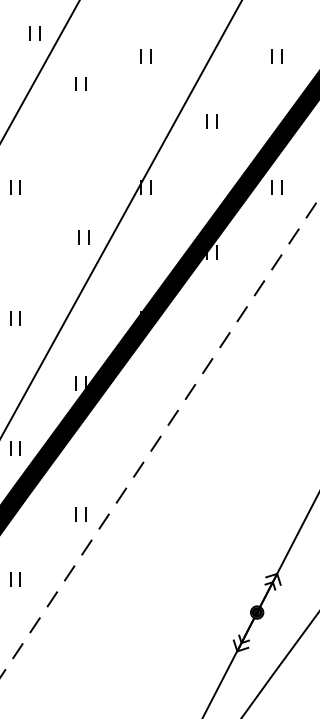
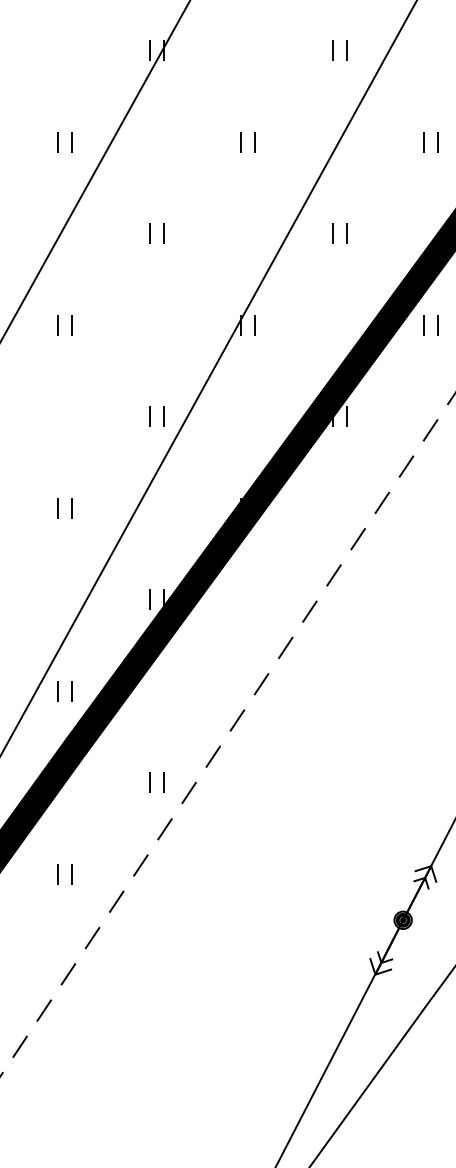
part: (34, 33) -> (64, 142), moved
part: (80, 83) -> (156, 233), moved
part: (84, 237) -> (156, 416), moved

